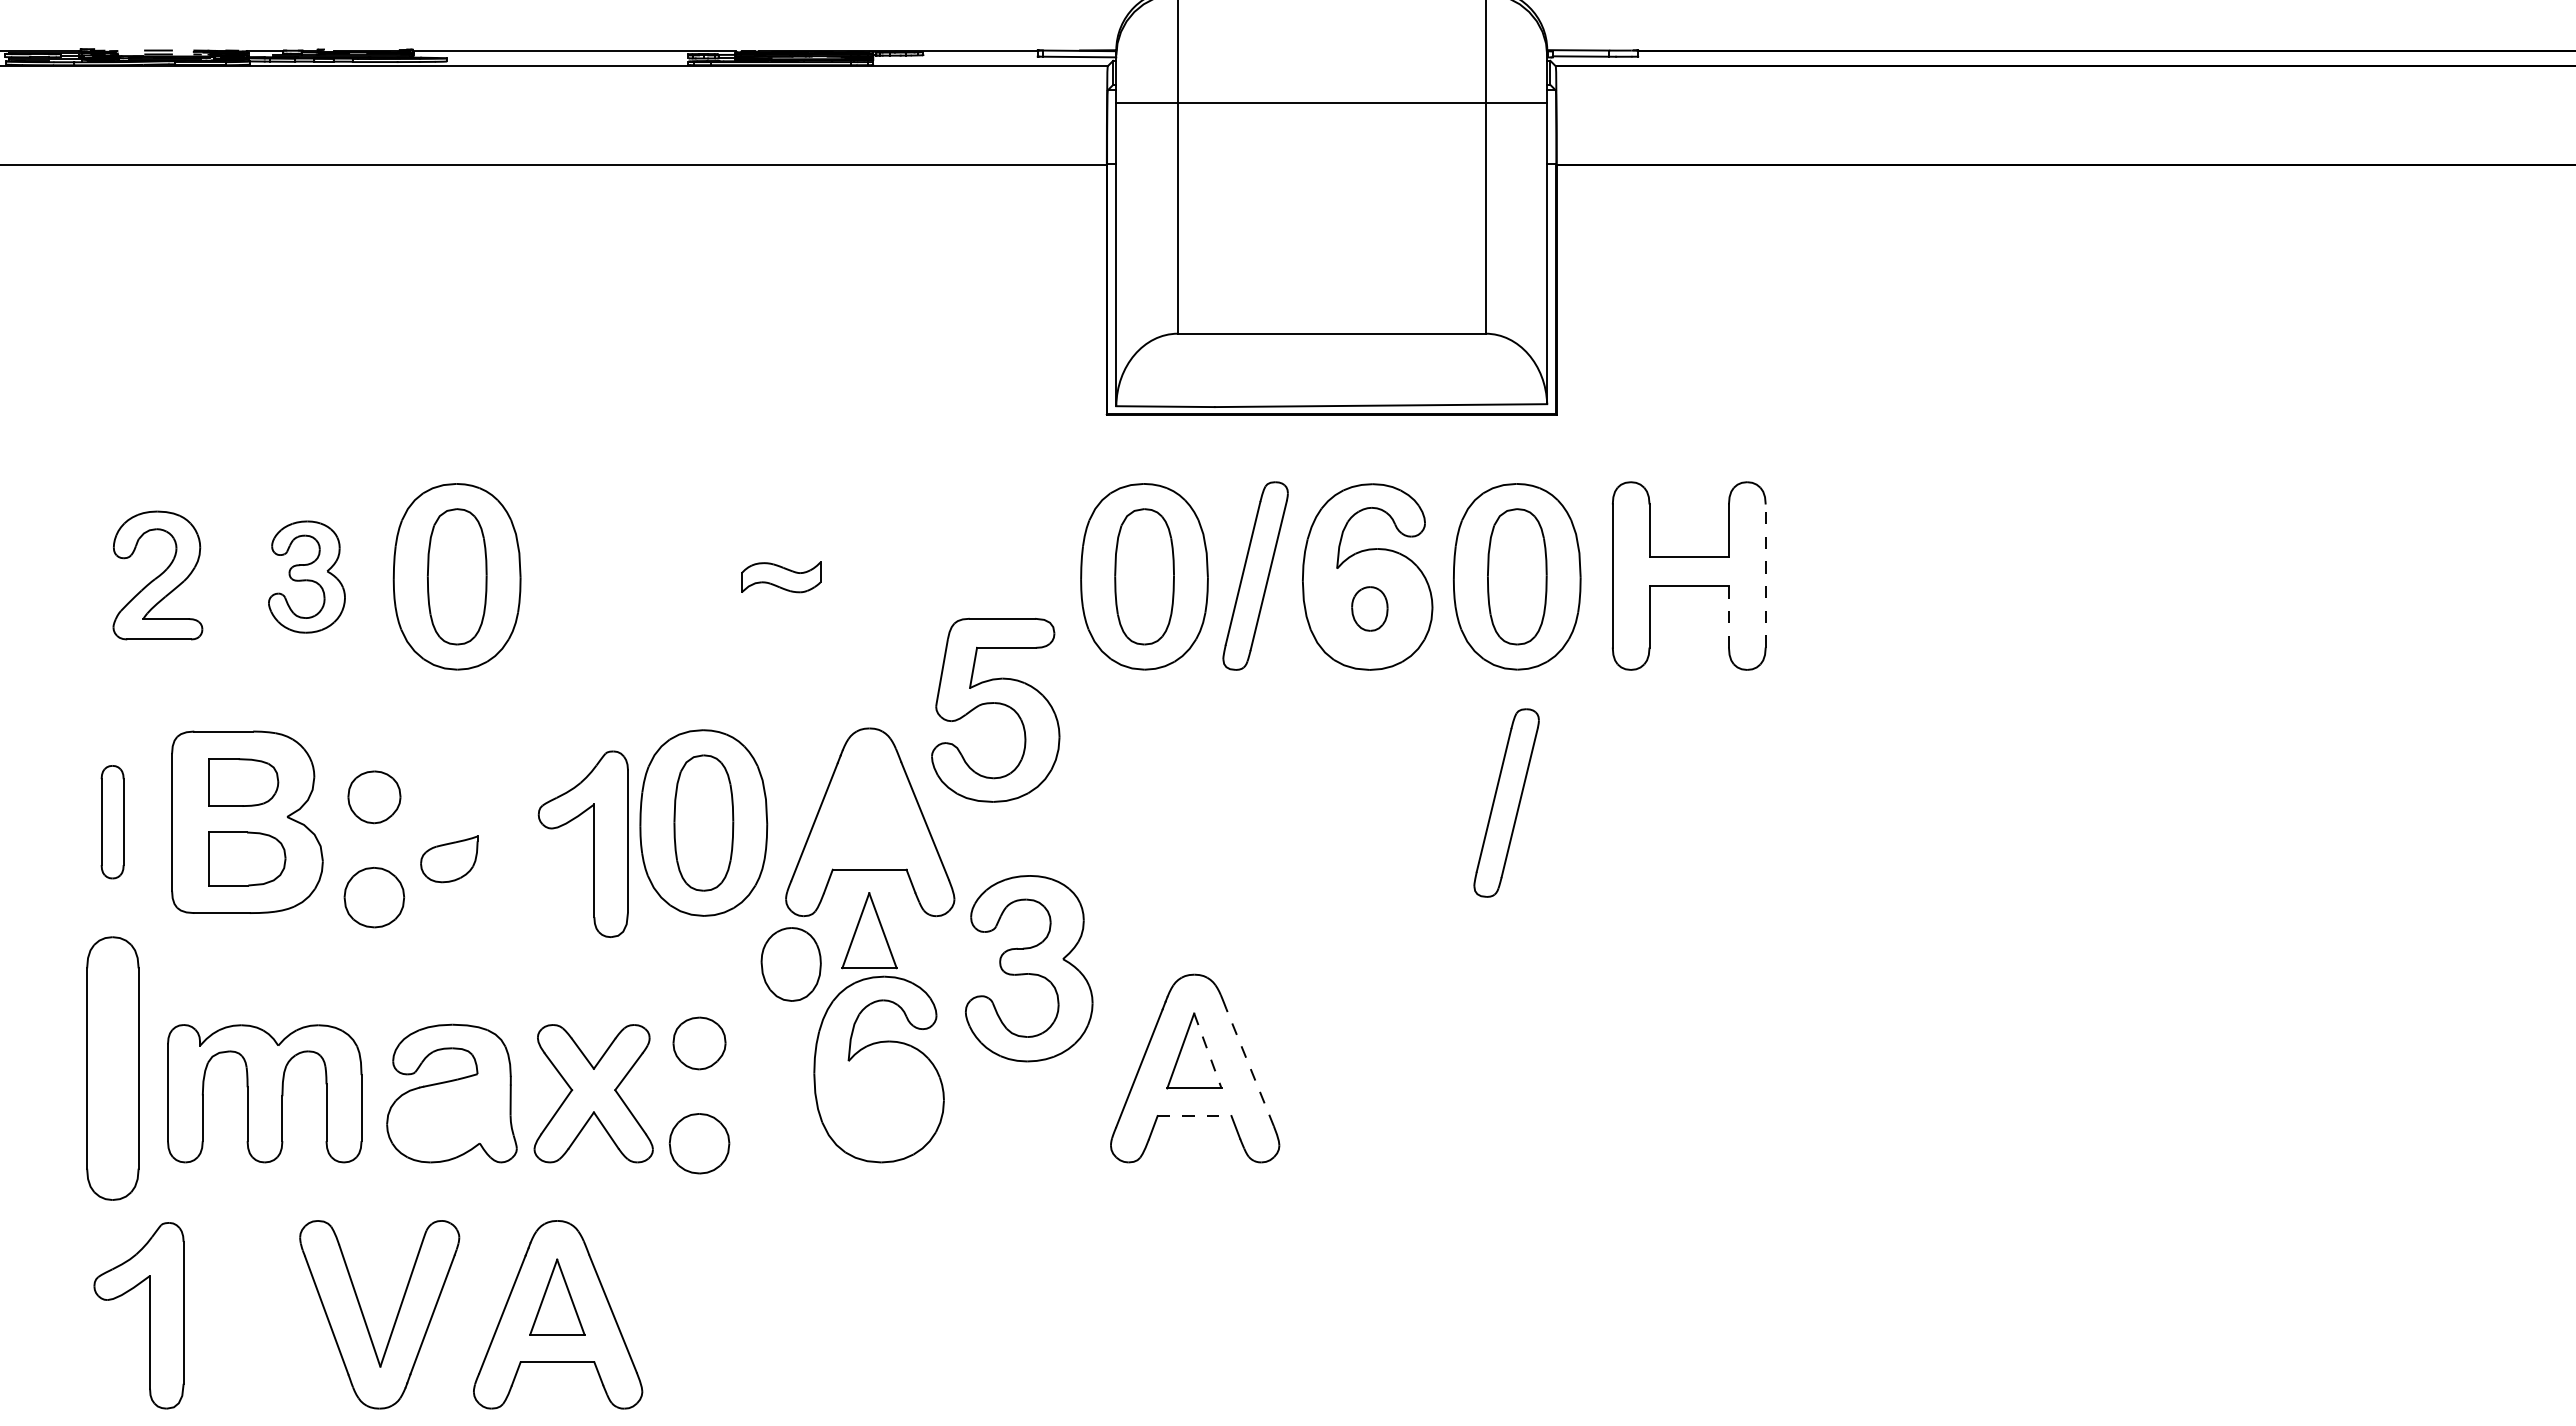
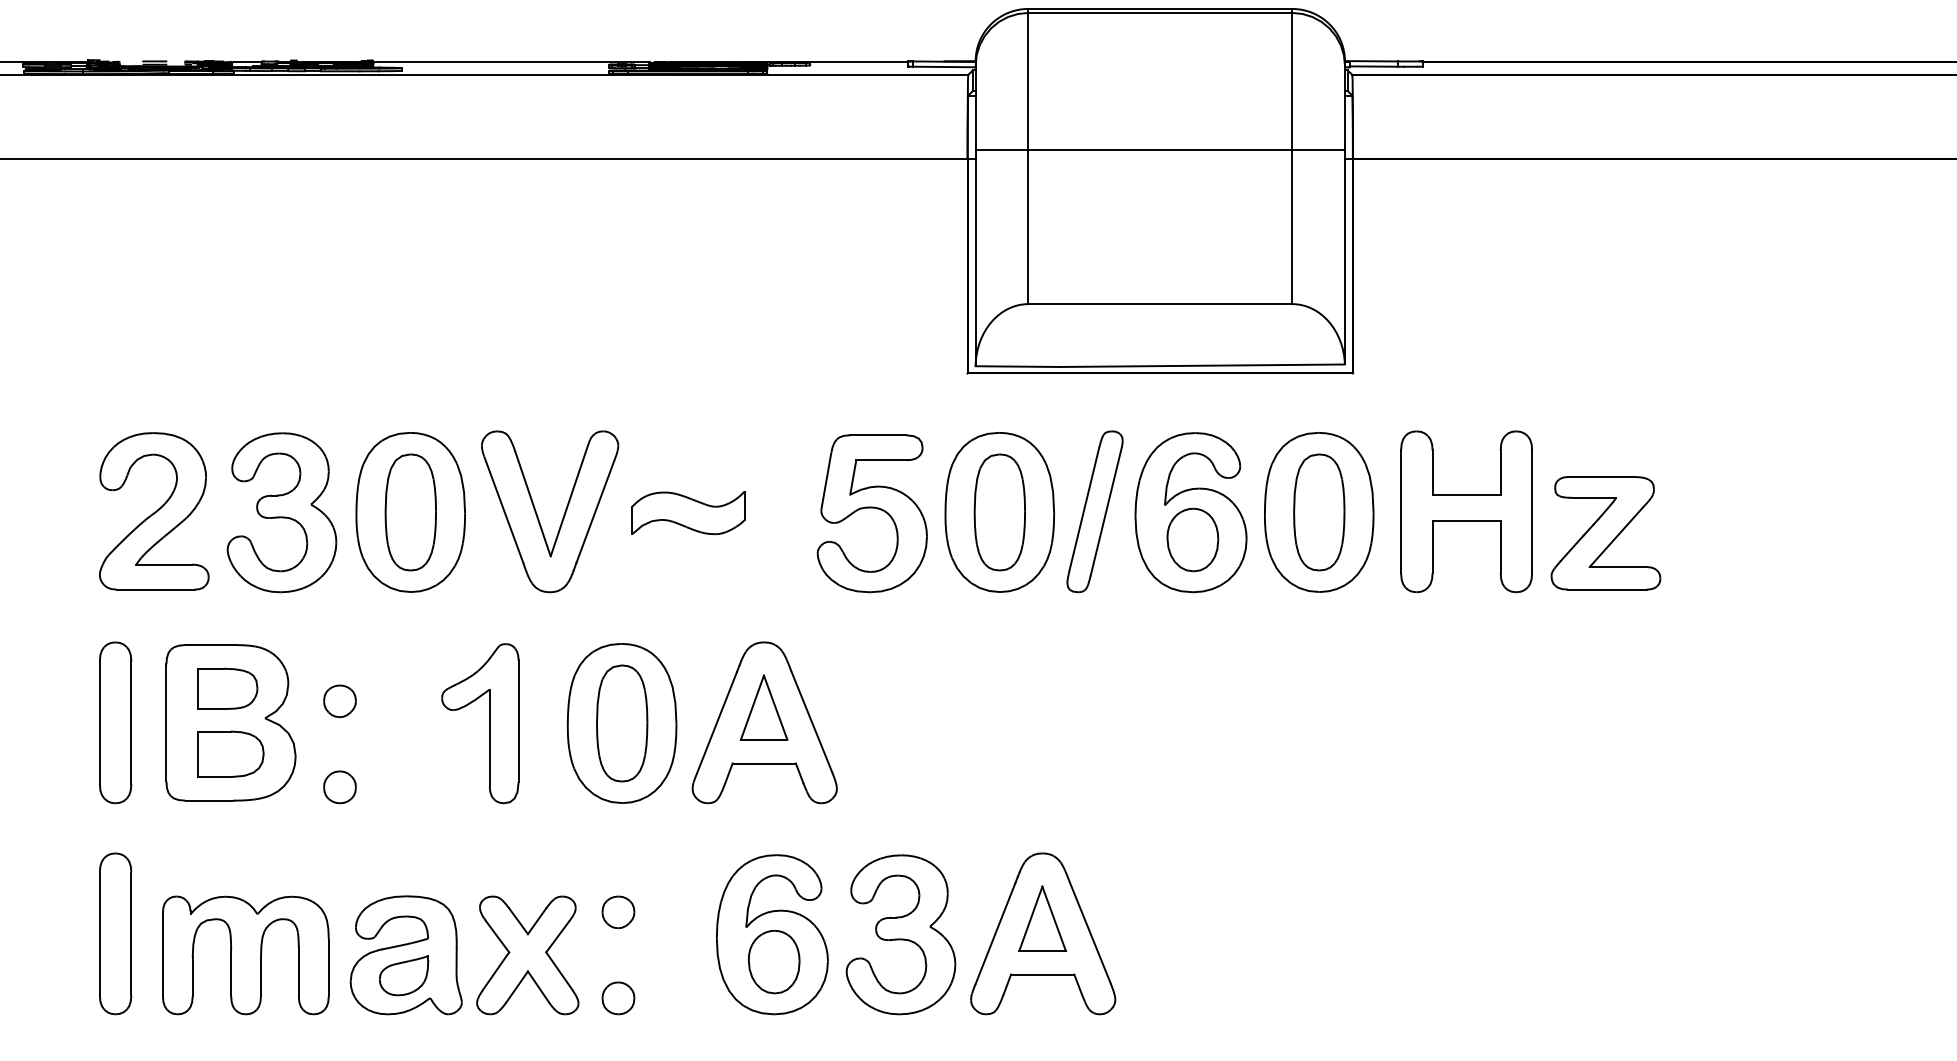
line: (1331, 103) -> (1160, 150), moved
part: (157, 575) -> (153, 511), size x1.43
part: (306, 576) -> (281, 512), size x1.67
line: (1765, 576) -> (1532, 512), dashed -> solid
part: (780, 577) -> (687, 513), size x1.67
part: (605, 580) -> (537, 515), added
part: (1851, 600) -> (1605, 532), added
part: (1369, 608) -> (1192, 539), size x1.67
line: (1728, 617) -> (1500, 547), dashed -> solid
part: (996, 704) -> (872, 508), moved
part: (374, 796) -> (339, 700), size x0.71
part: (1506, 802) -> (1310, 705), removed
part: (112, 821) -> (115, 722), size x1.67
part: (593, 843) -> (489, 722), moved
part: (449, 859) -> (404, 975), moved
part: (374, 897) -> (339, 787), size x0.62
part: (869, 930) -> (764, 707), moved
part: (790, 964) -> (773, 962), moved
part: (1029, 968) -> (901, 934), moved
part: (699, 1043) -> (618, 912), size x0.71
line: (1207, 1050) -> (1053, 918), dashed -> solid
line: (1249, 1067) -> (1089, 932), dashed -> solid
part: (112, 1068) -> (115, 933), size x0.71
line: (1194, 1116) -> (1042, 974), dashed -> solid
part: (699, 1143) -> (618, 998), size x0.62

